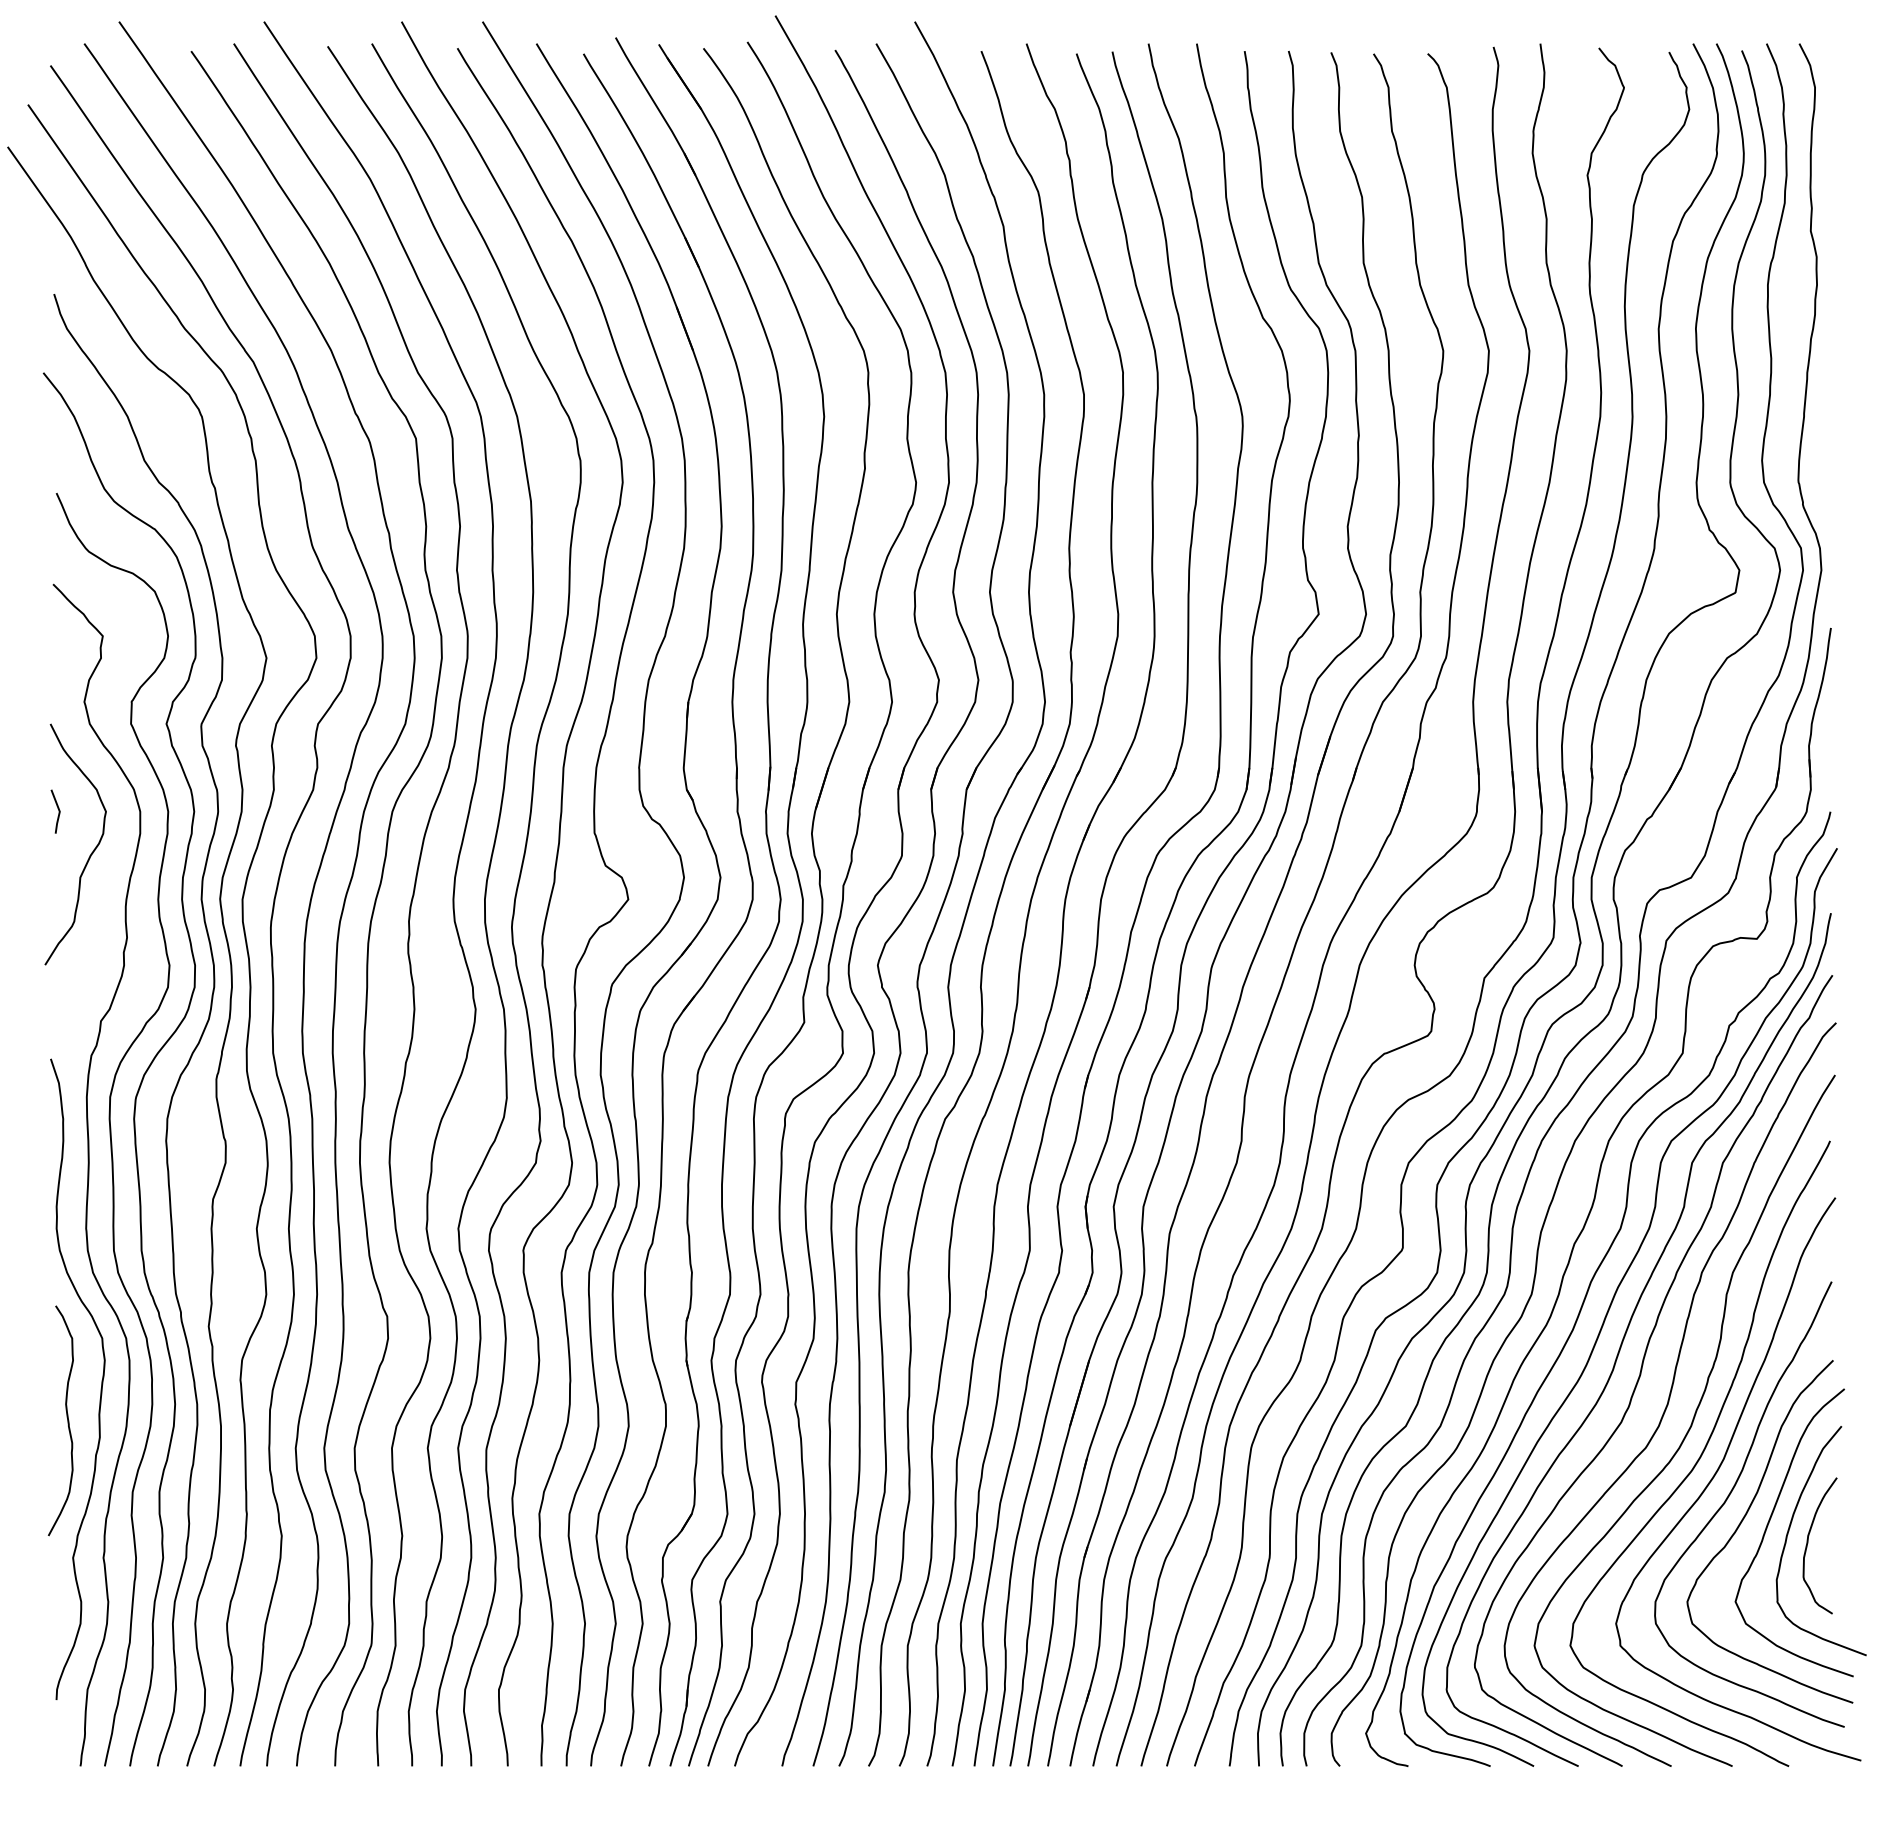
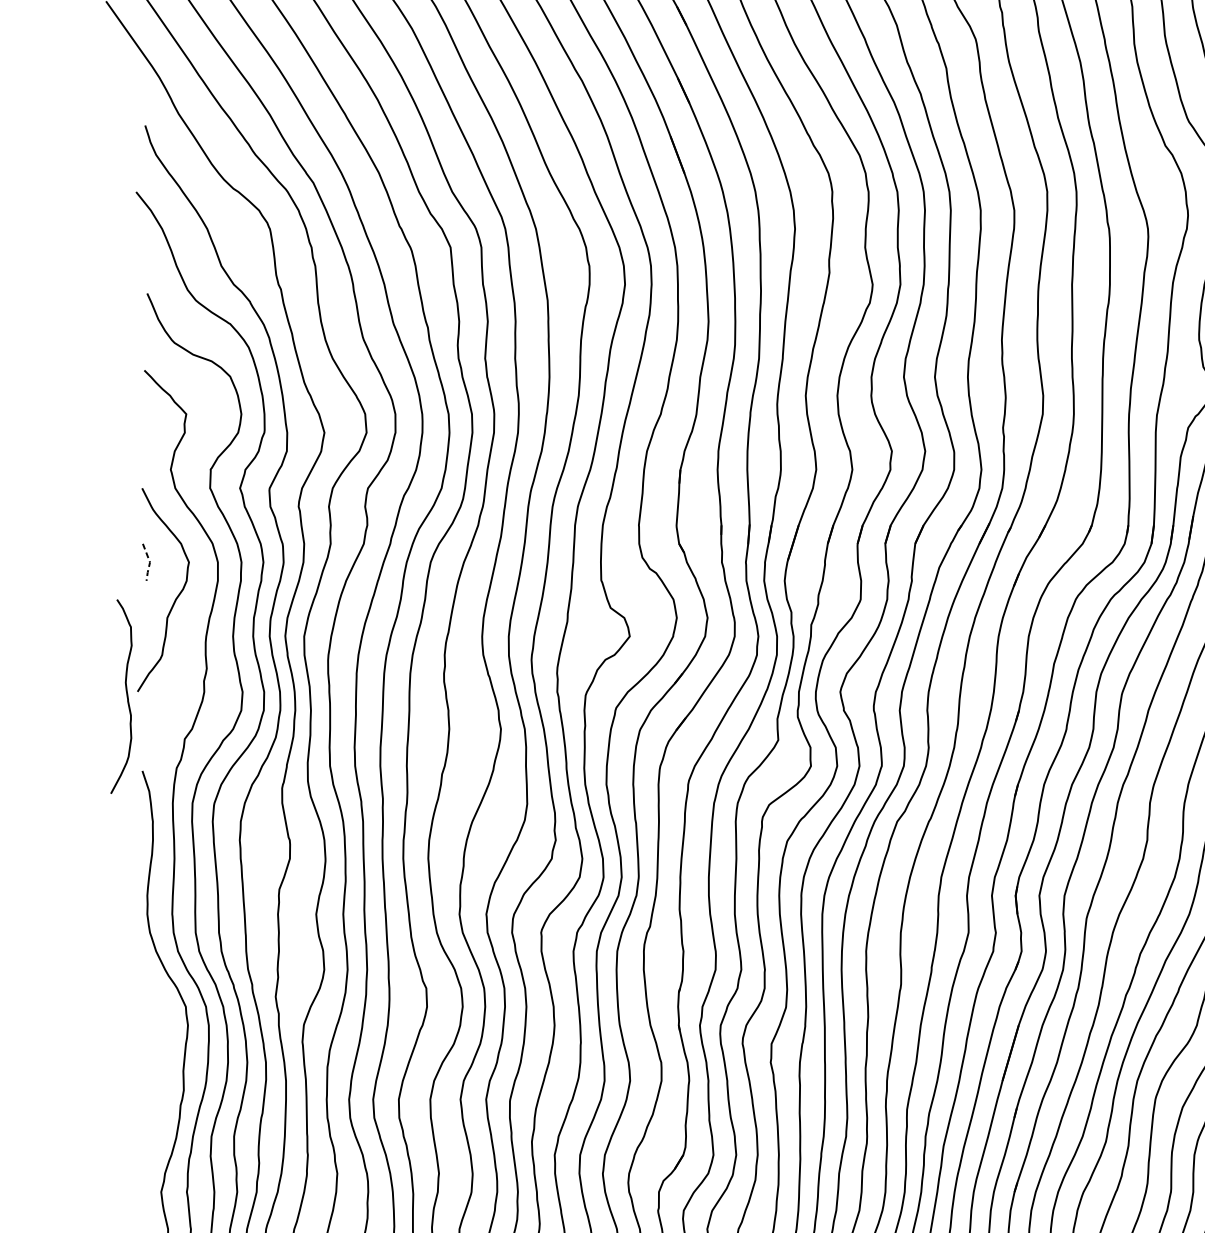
line: (59, 811) -> (149, 562), solid -> dashed
curve: (66, 1417) -> (126, 693), moved

